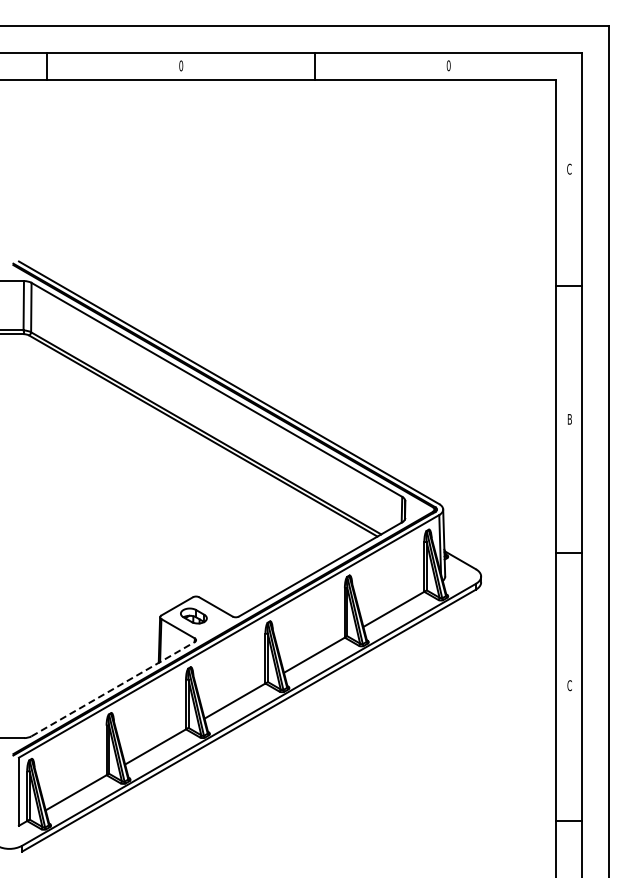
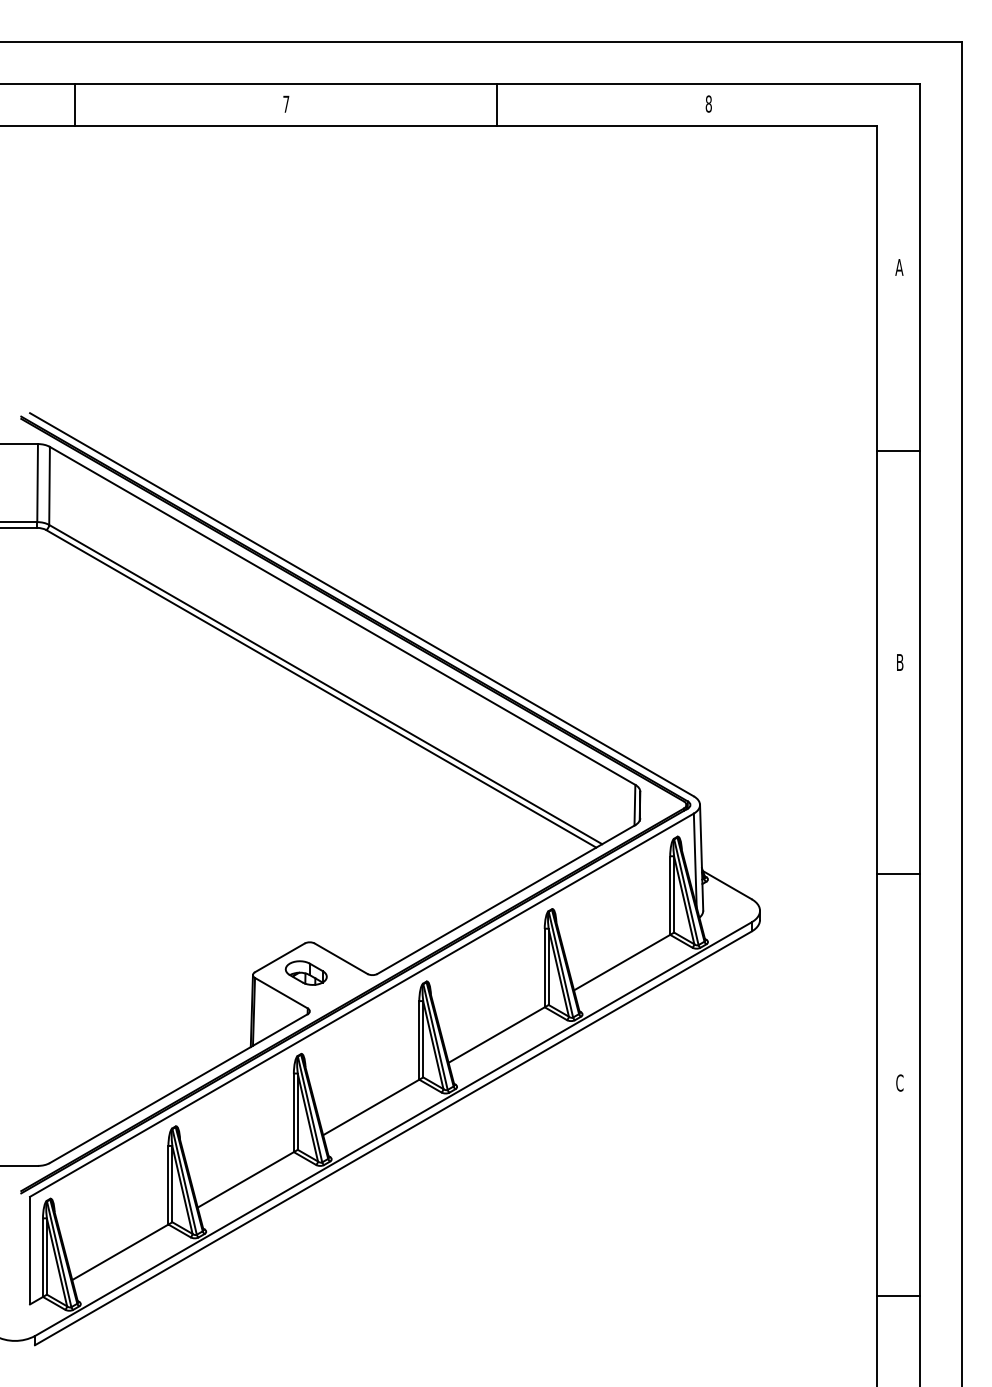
text: (181, 65) -> (286, 103), 0 -> 7
text: (448, 65) -> (708, 103), 0 -> 8
text: (568, 168) -> (897, 266), C -> A
line: (113, 688) -> (179, 1087), dashed -> solid

